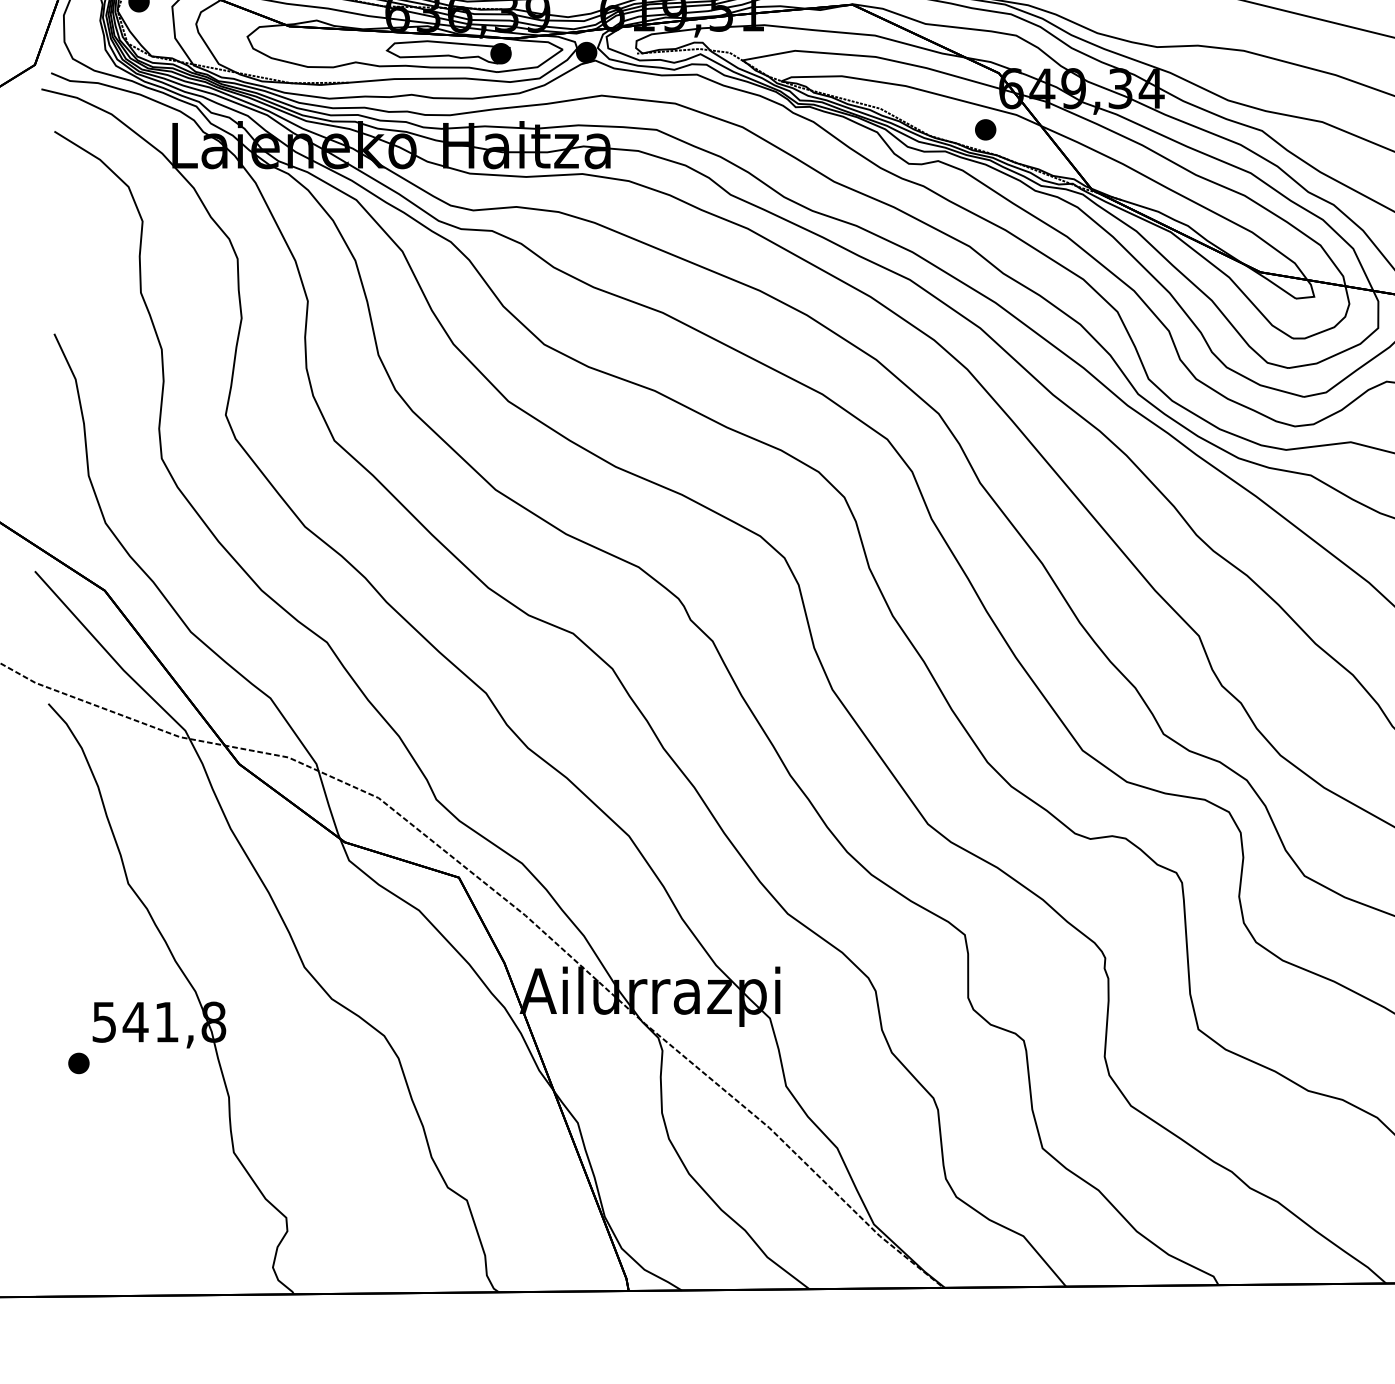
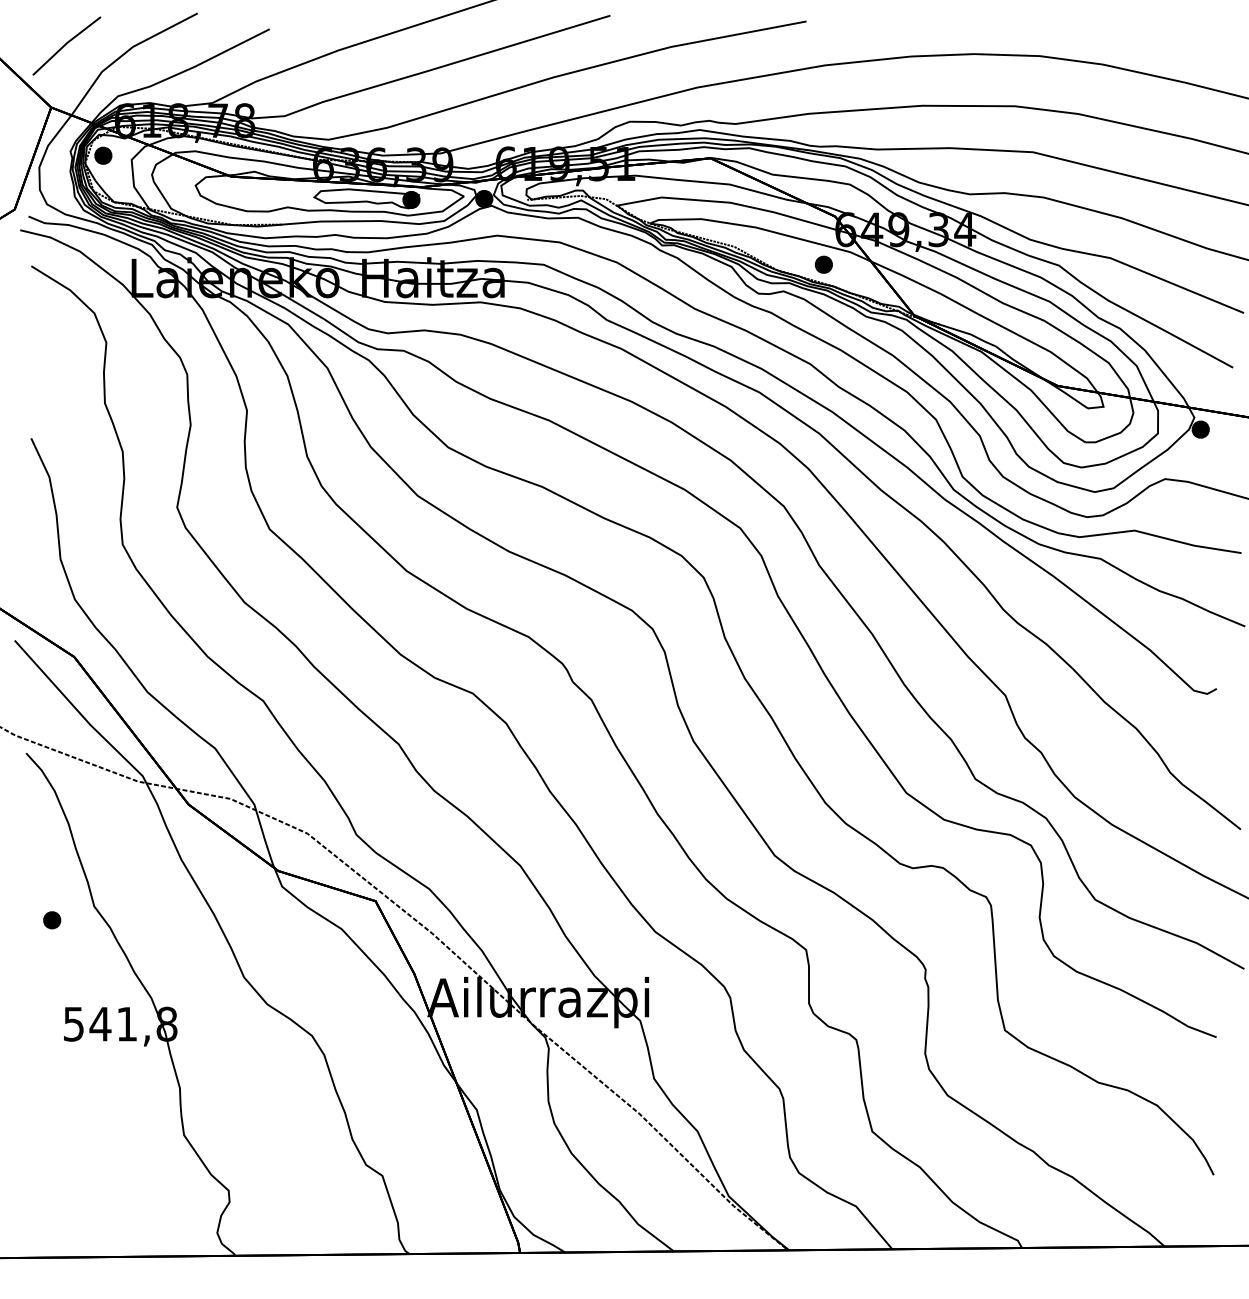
part: (79, 1063) -> (52, 920), moved

